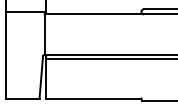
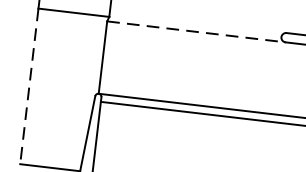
line: (94, 14) -> (196, 31), solid -> dashed
line: (6, 55) -> (29, 87), solid -> dashed

